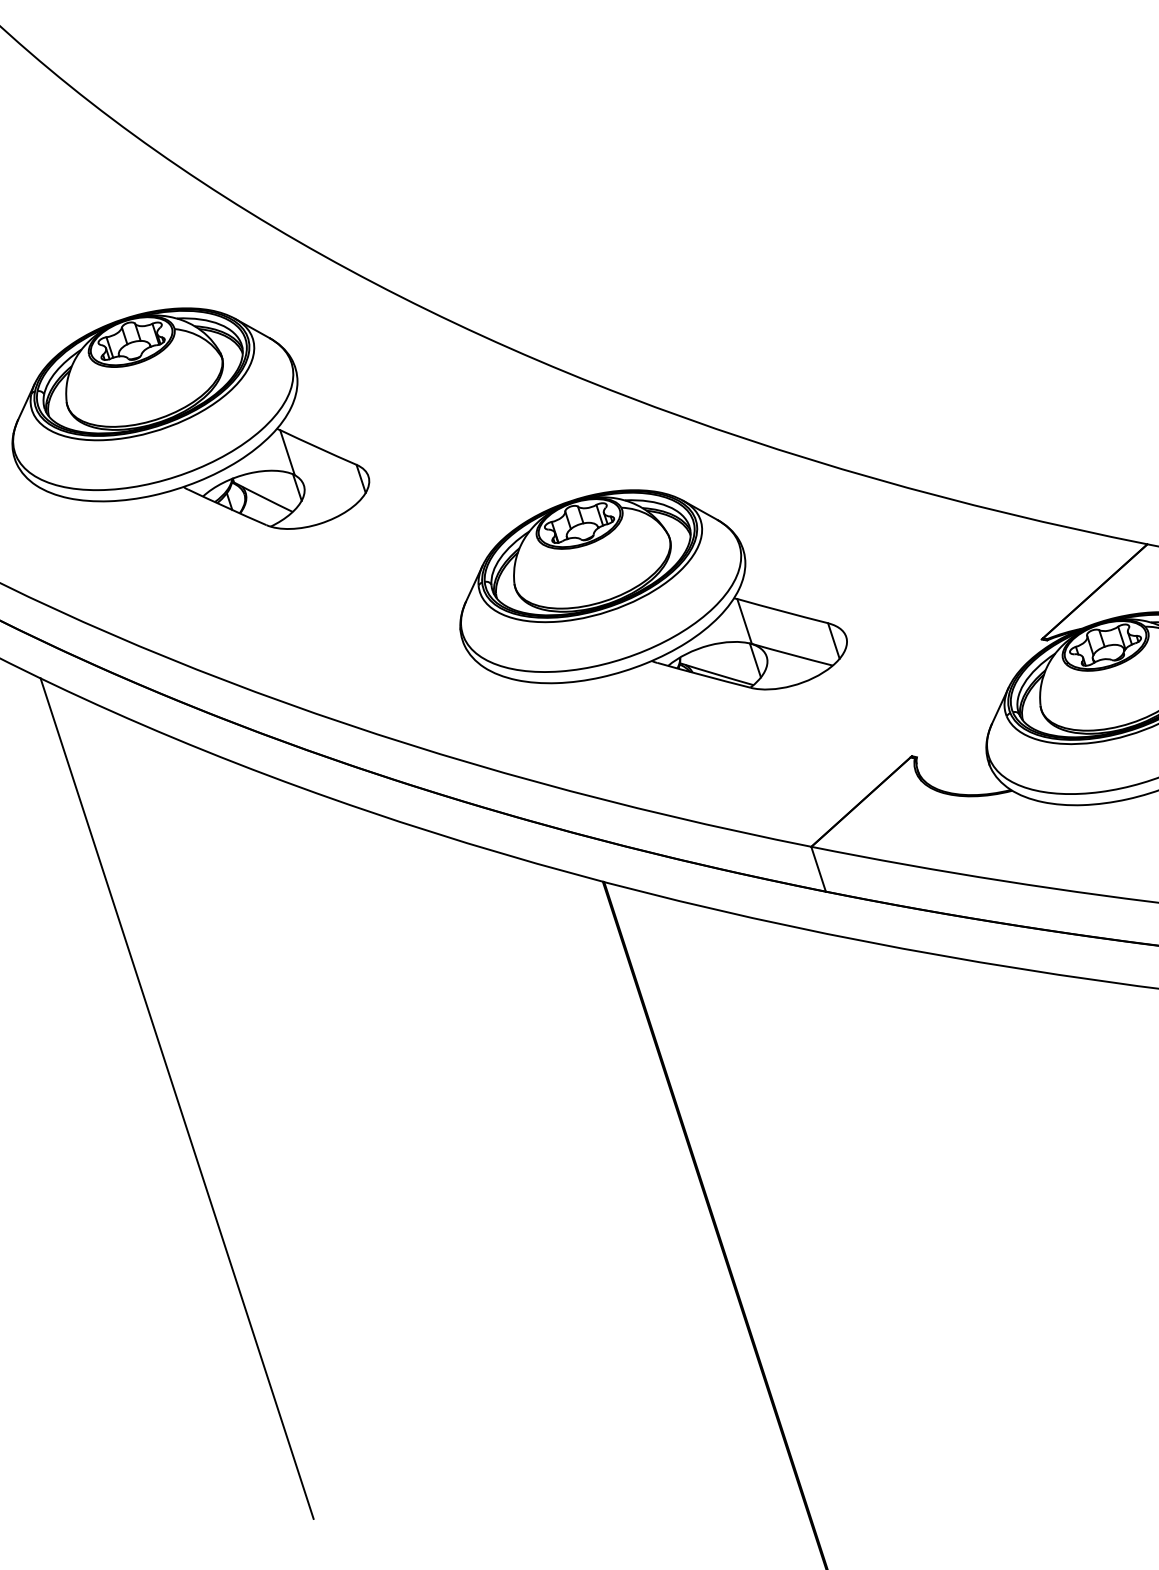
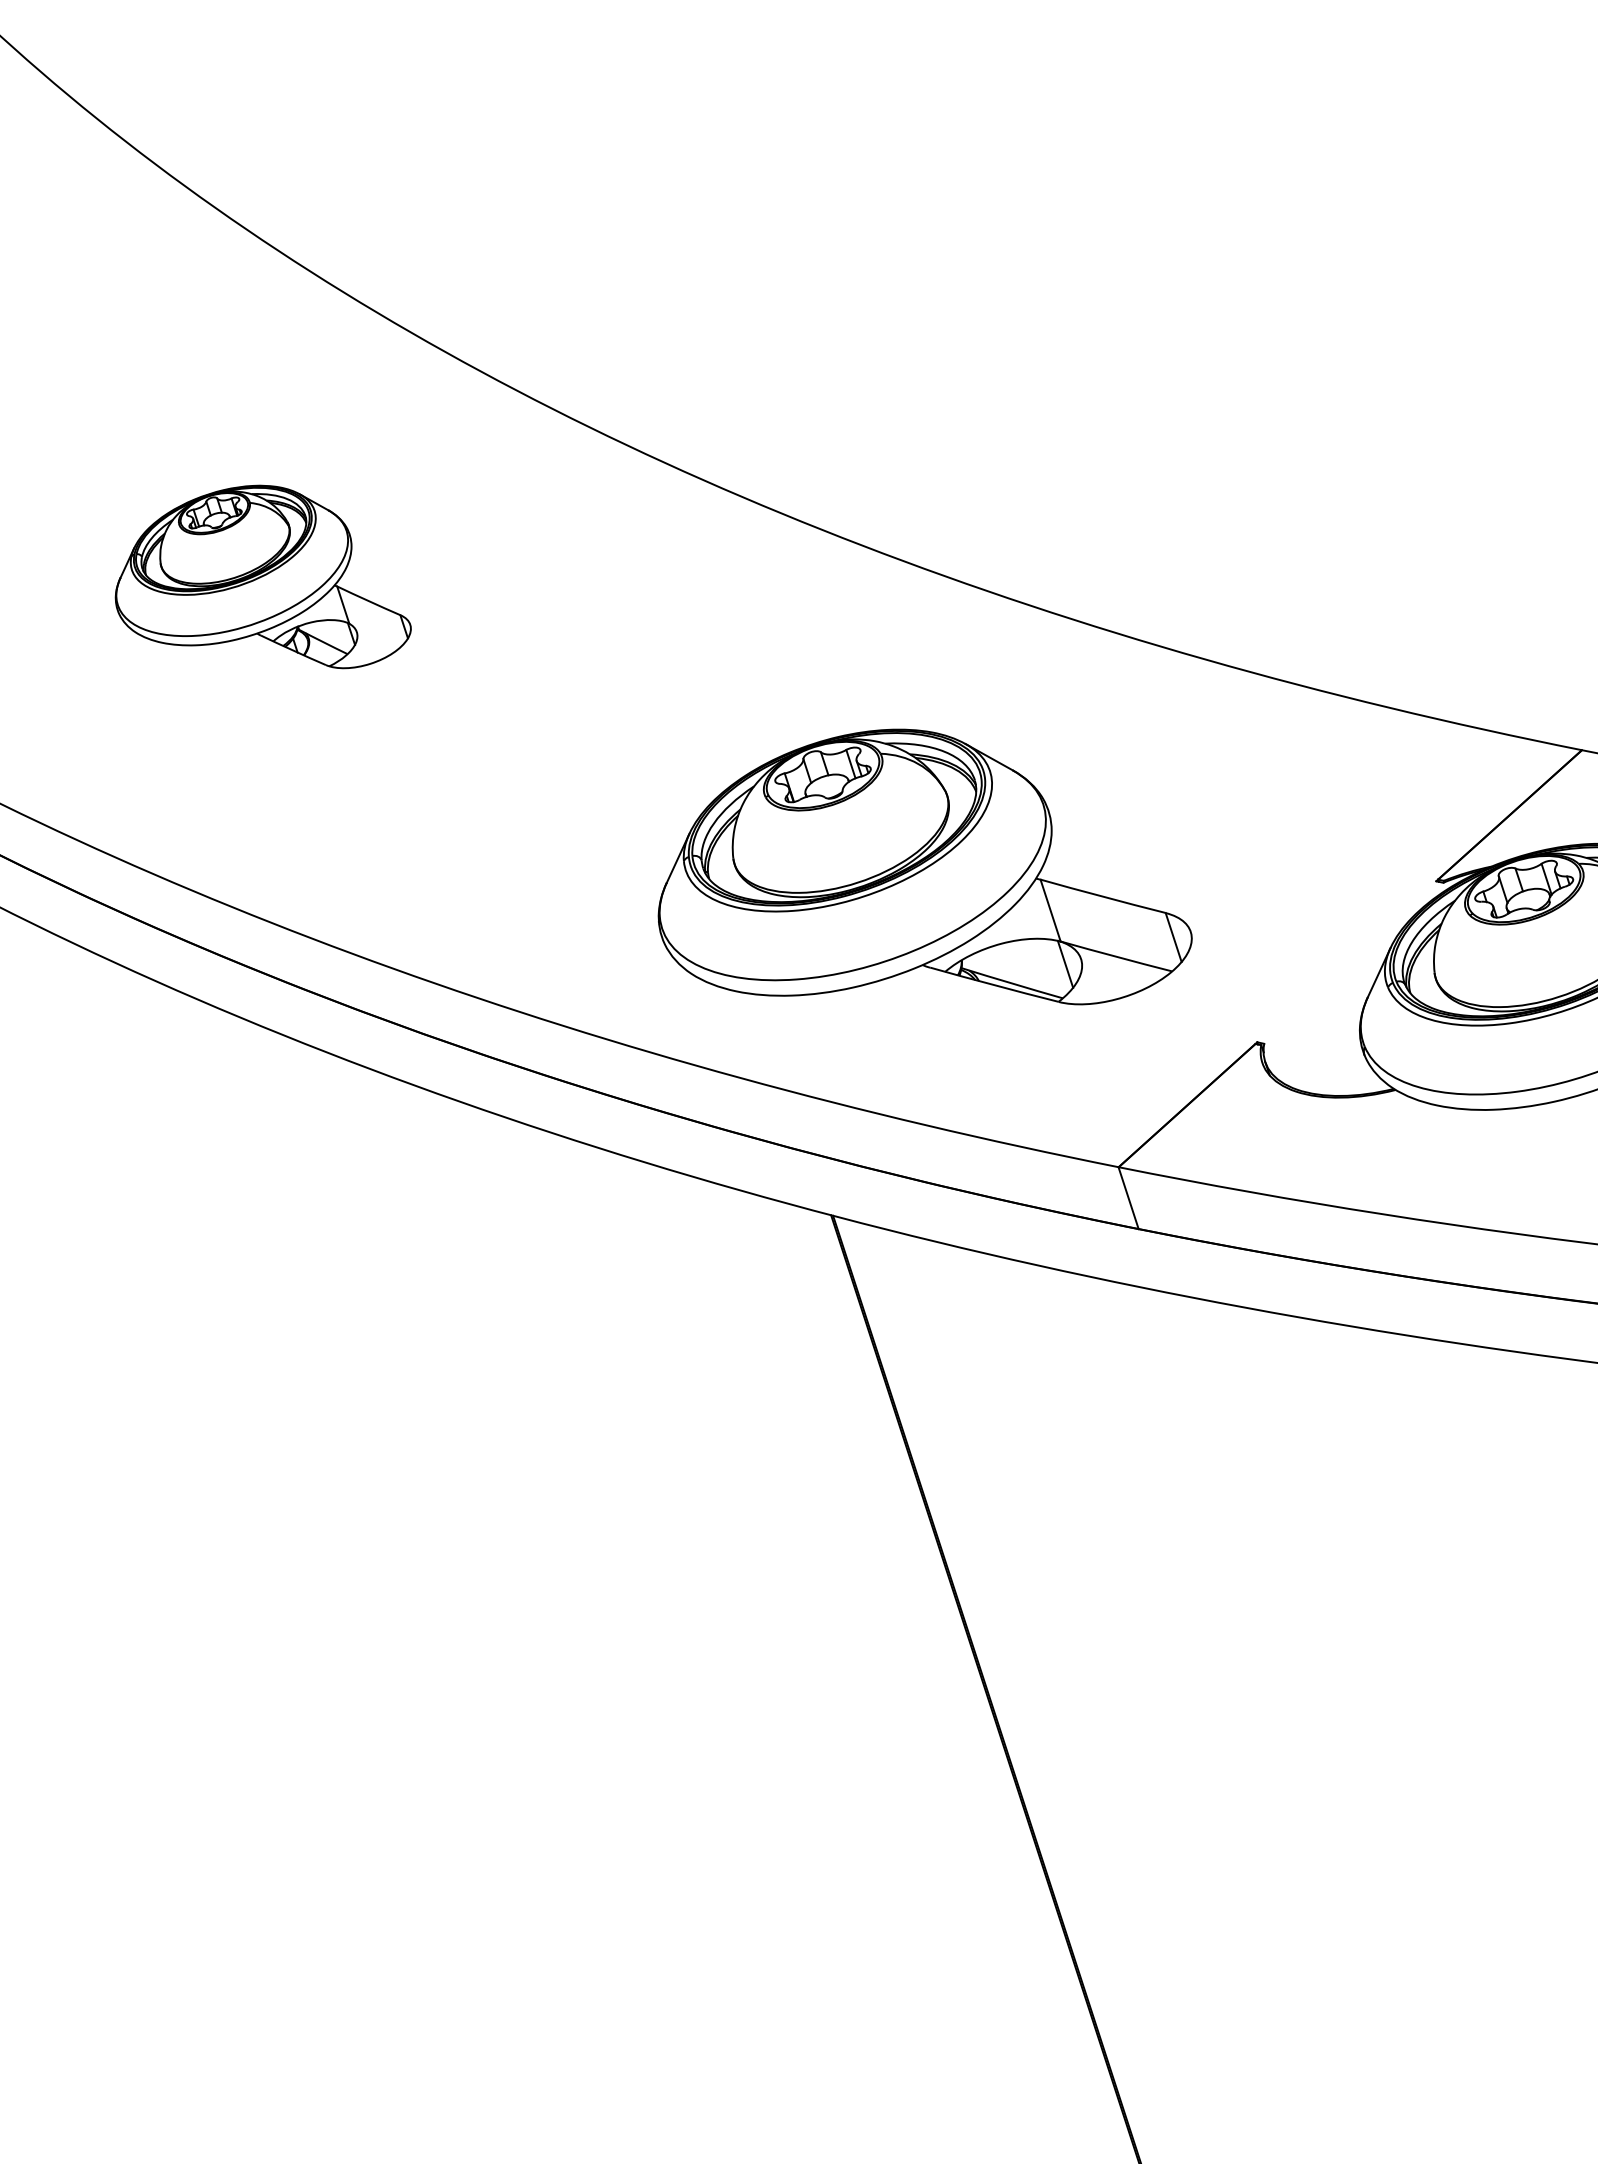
part: (191, 418) -> (263, 576), size x0.6
part: (653, 589) -> (924, 866), moved
line: (177, 1098) -> (244, 1513), removed

